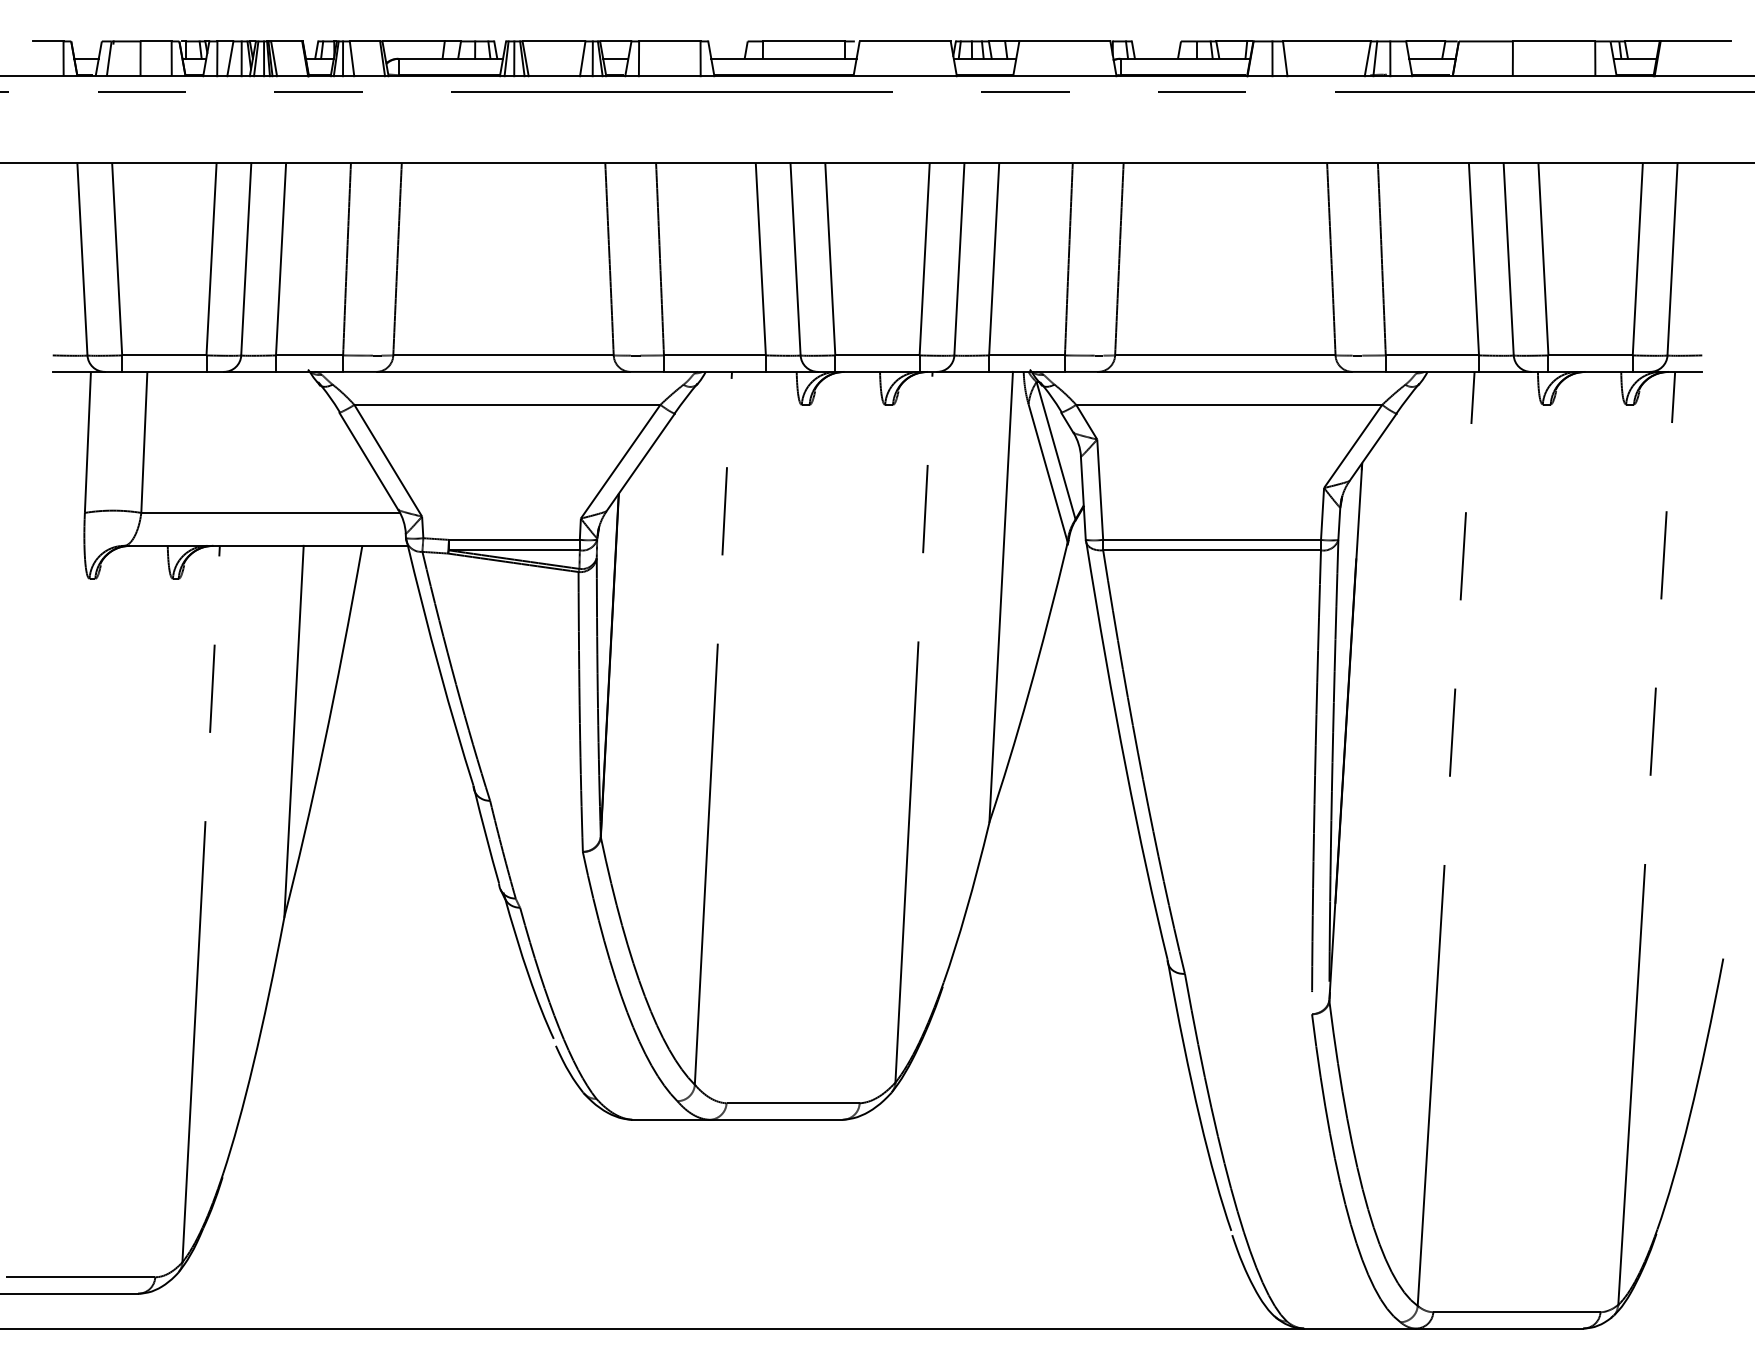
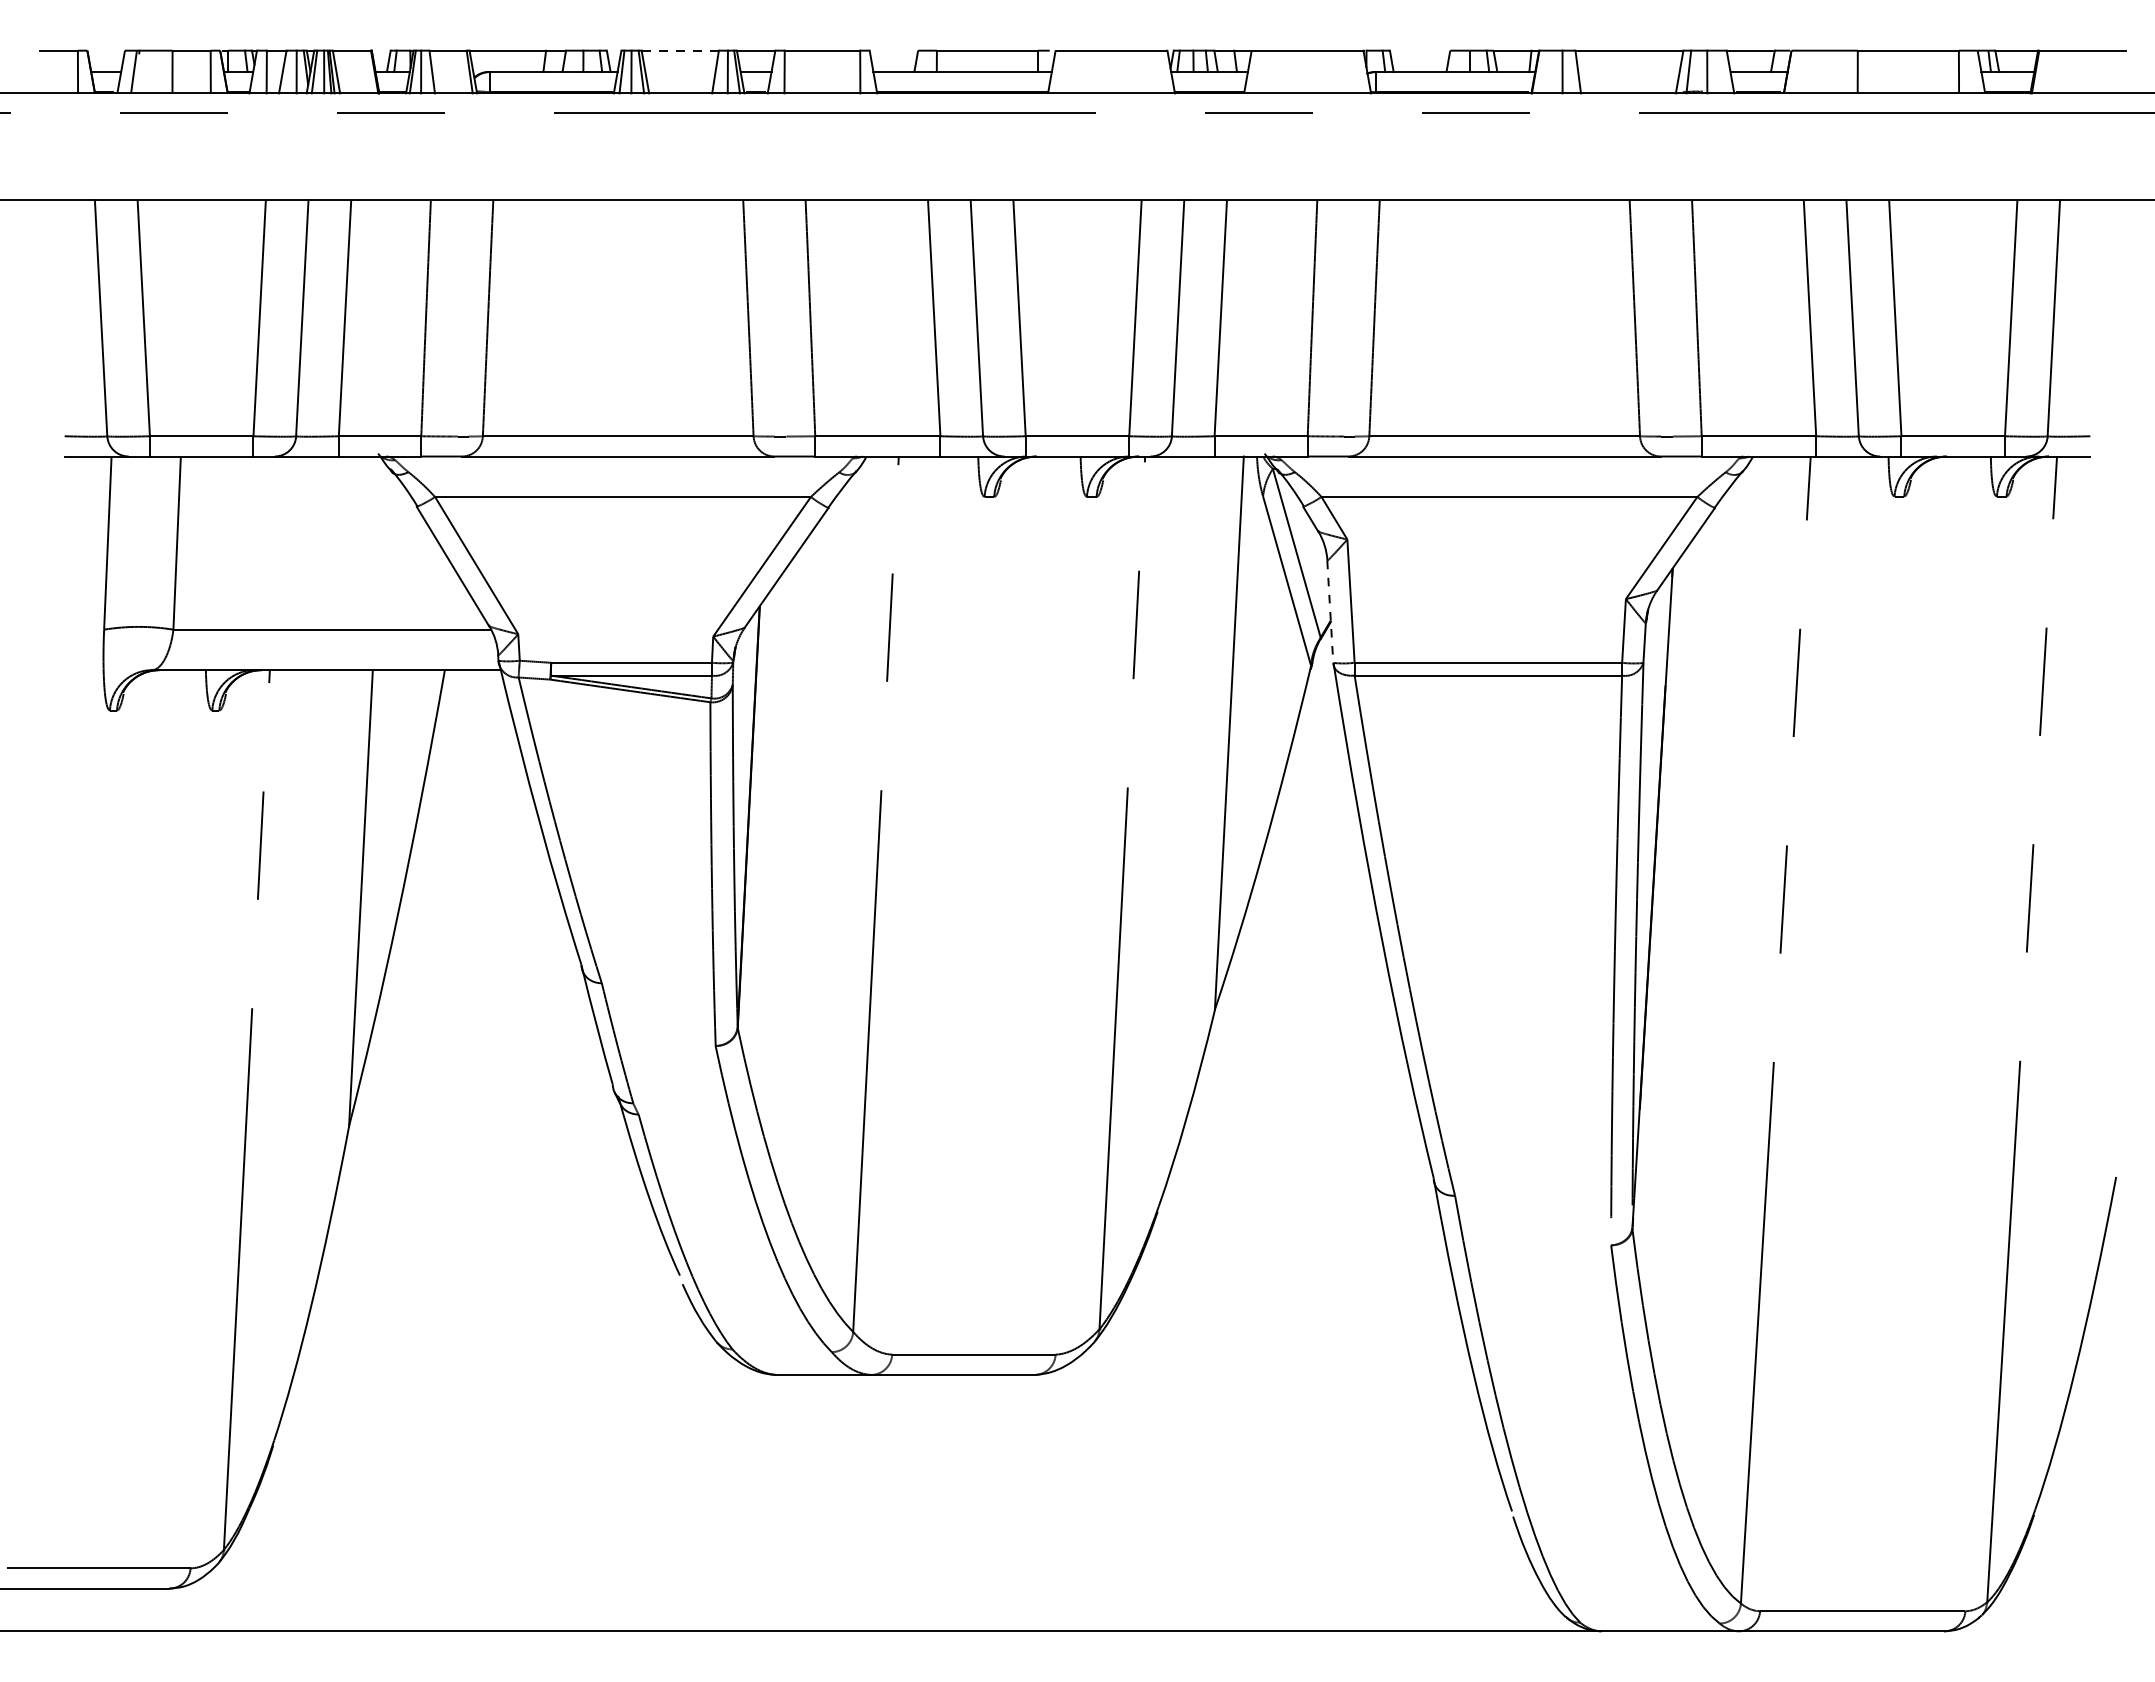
line: (554, 41) -> (680, 50), solid -> dashed
line: (1083, 498) -> (1330, 612), solid -> dashed

